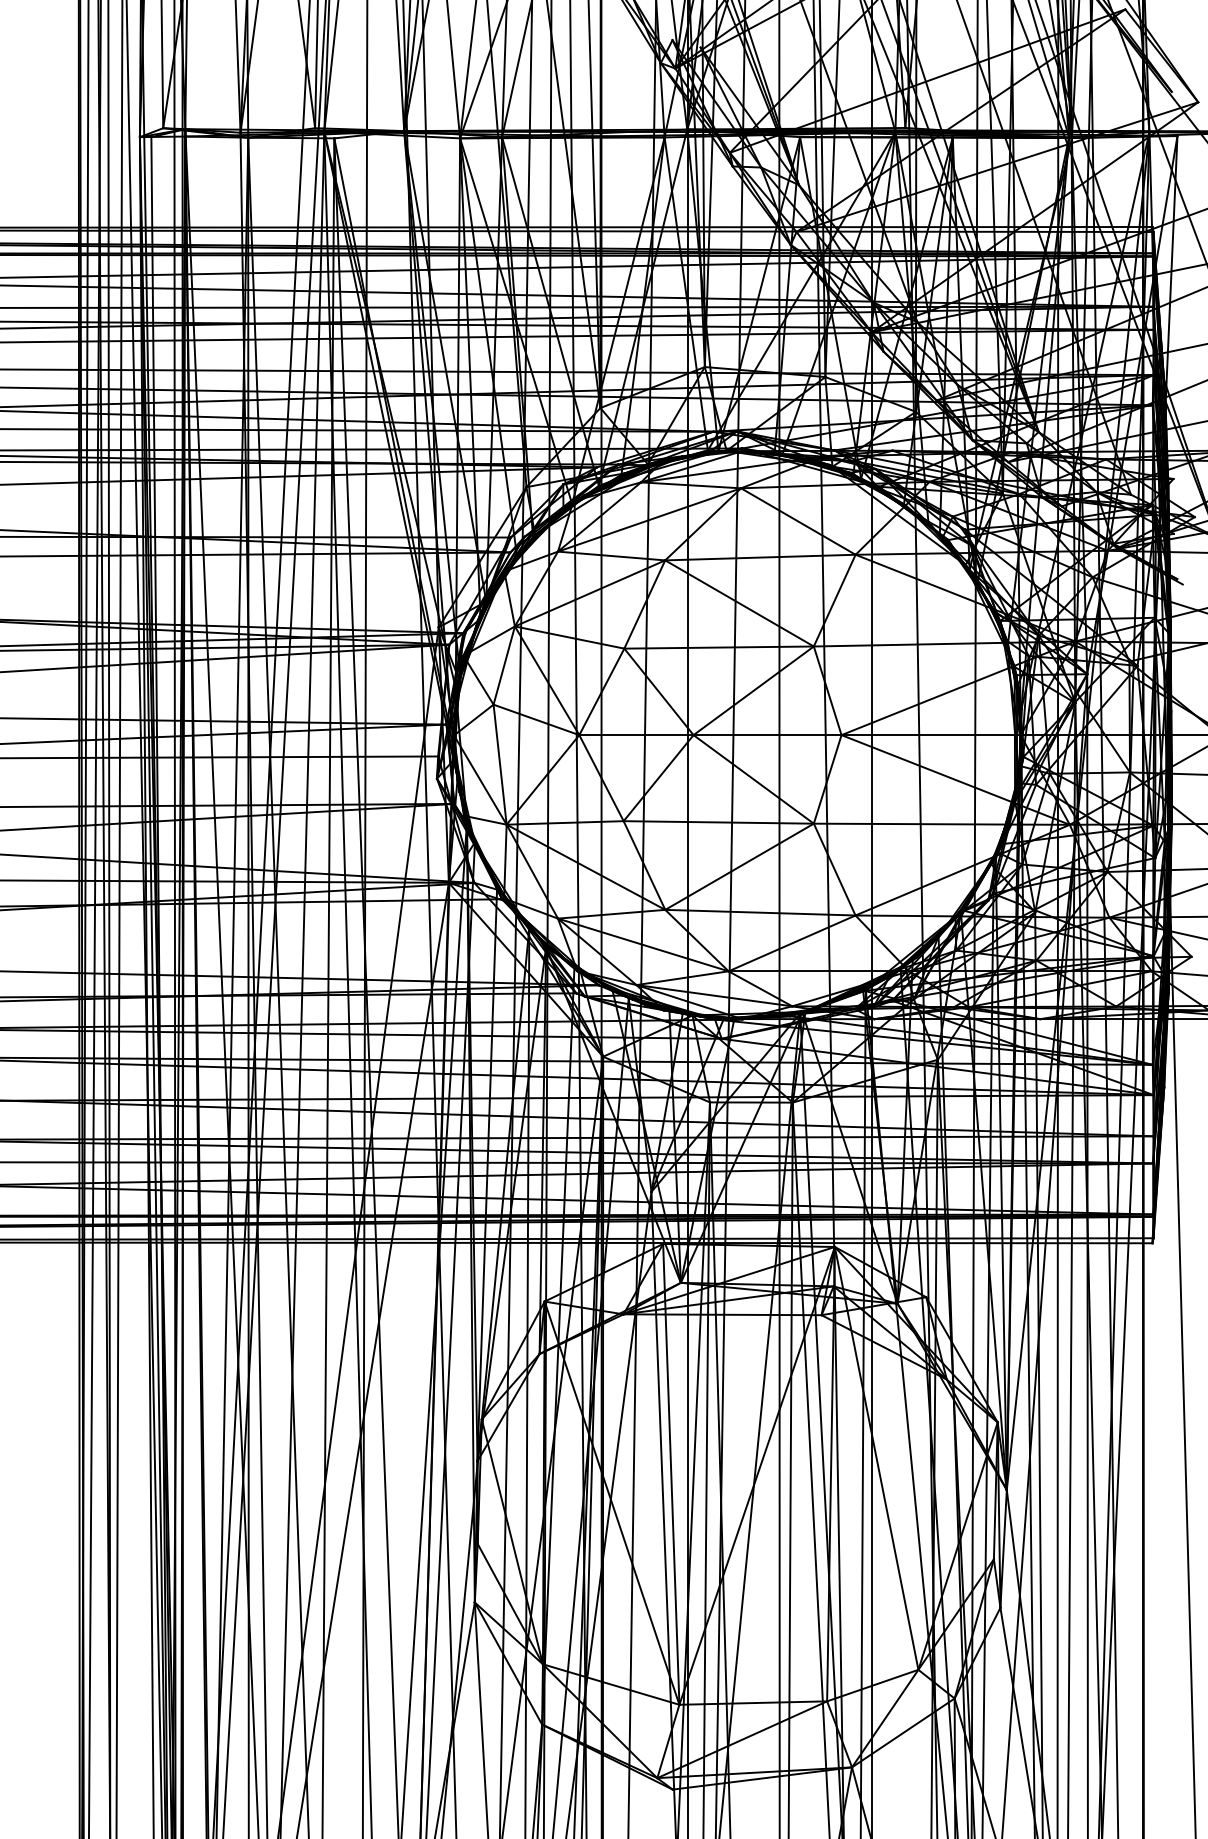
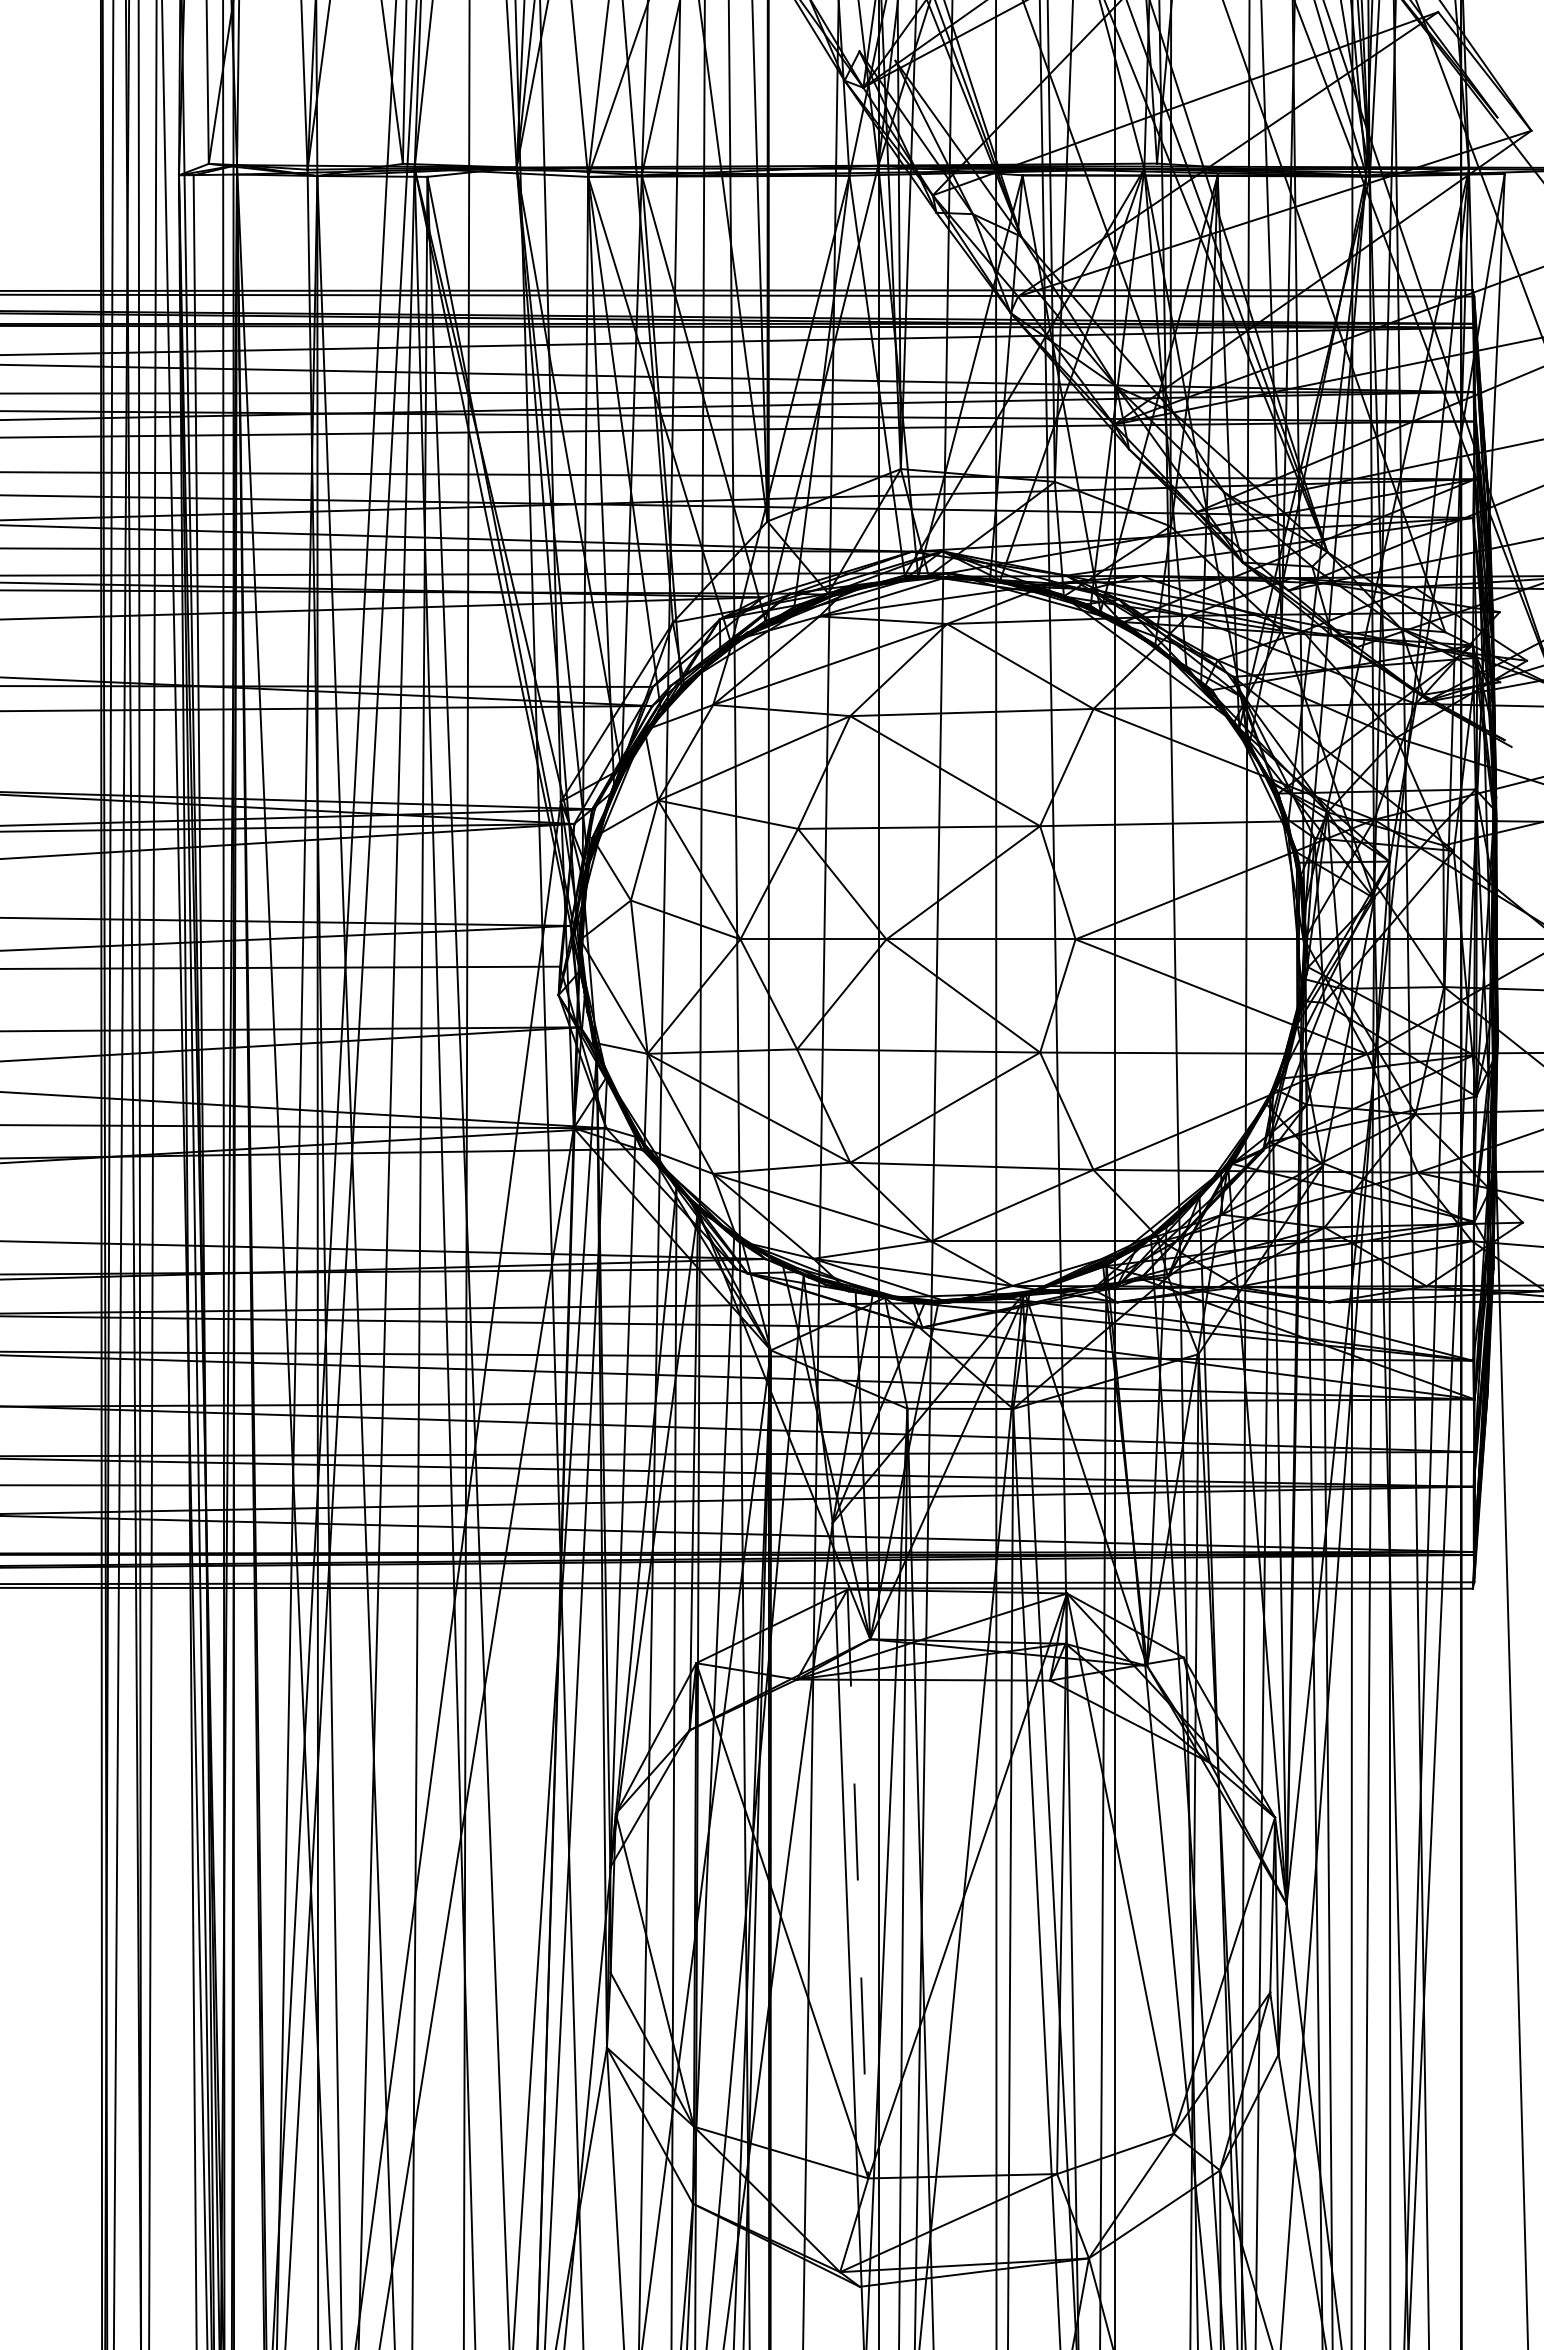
line: (670, 1474) -> (857, 1884), solid -> dashed

